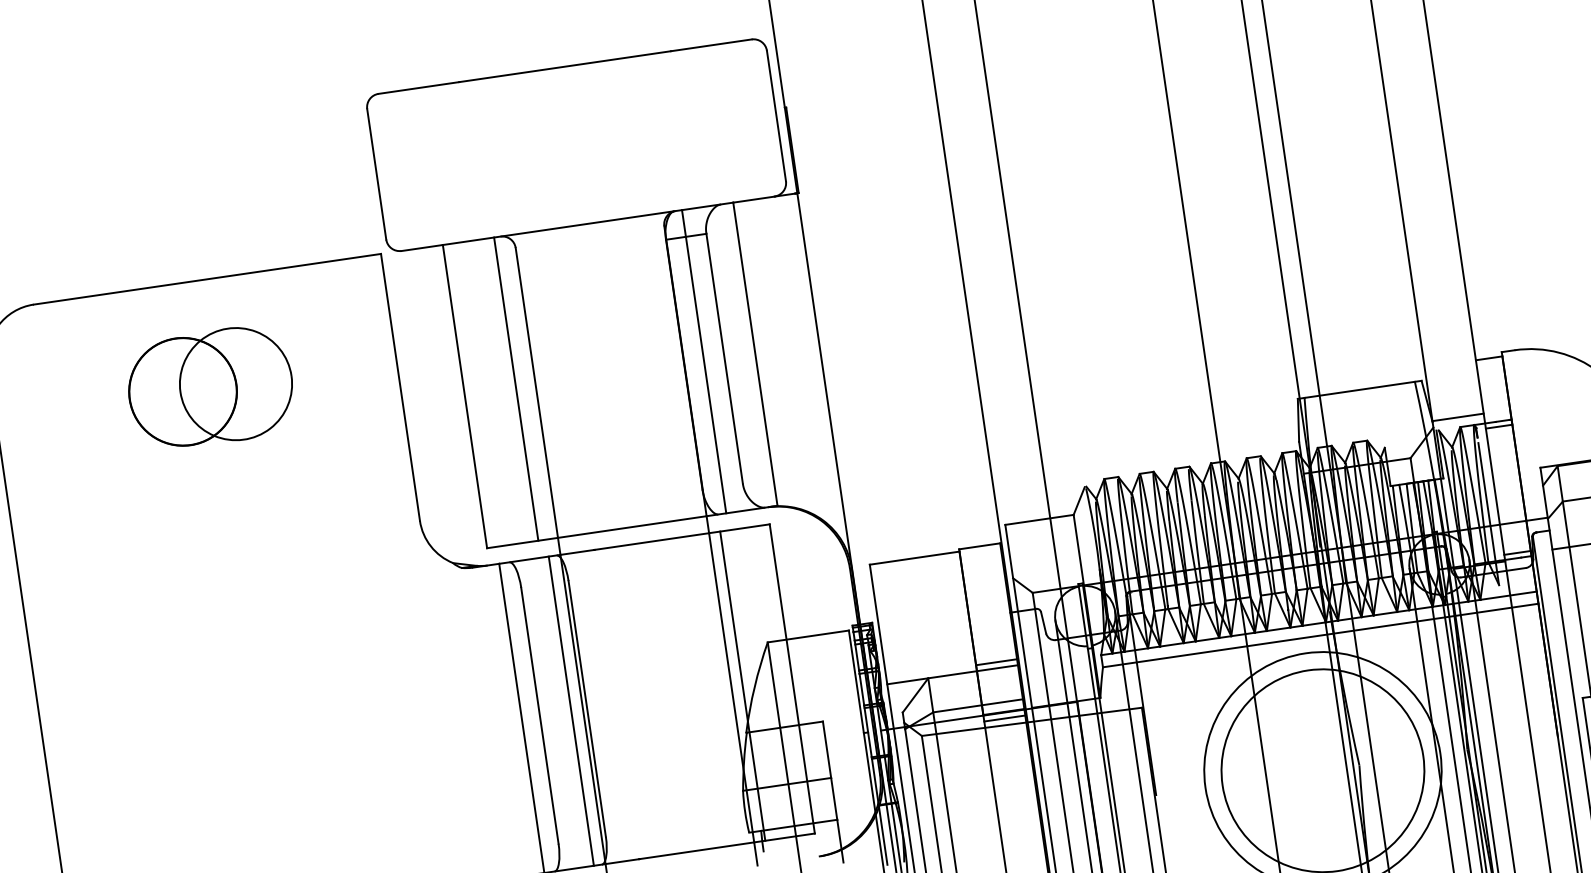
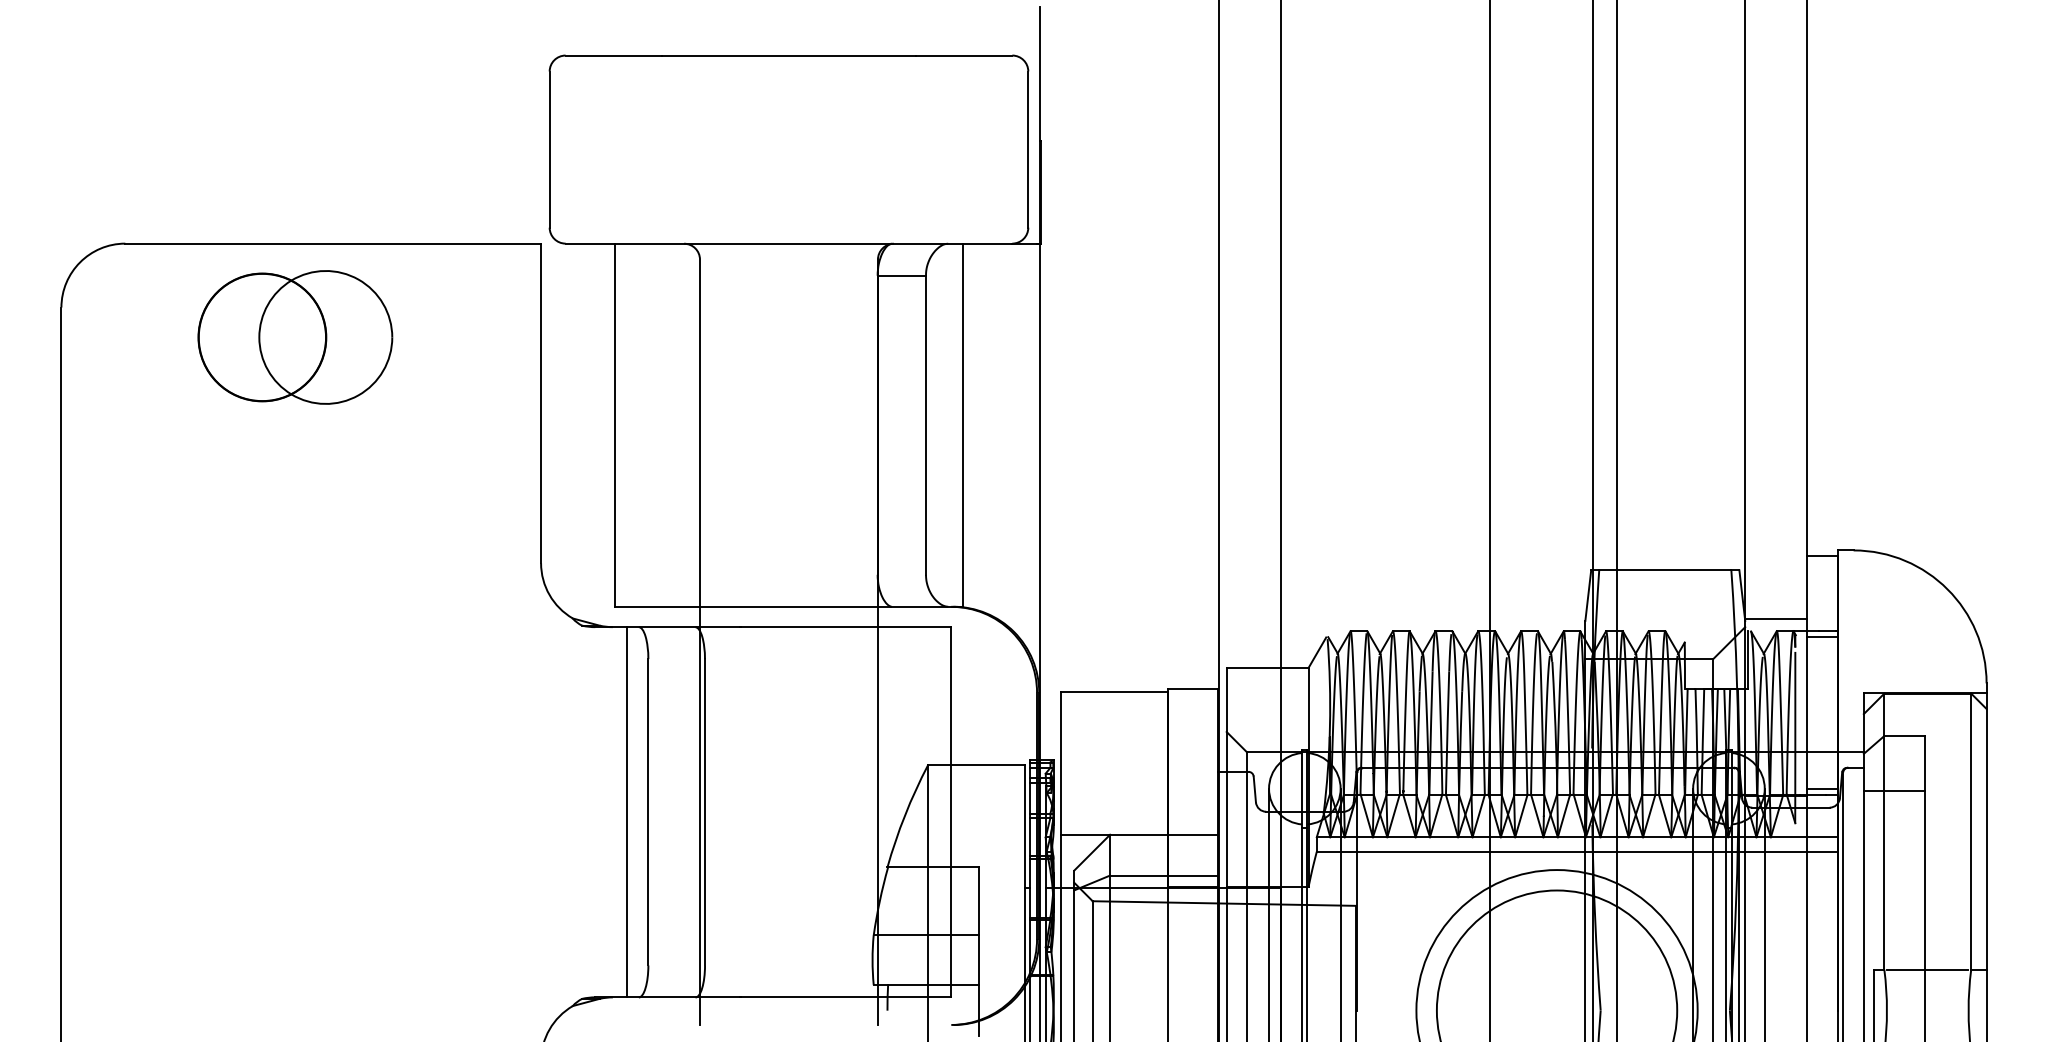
line: (704, 361) -> (901, 424), removed
part: (210, 387) -> (295, 337), moved
line: (516, 388) -> (676, 424), removed
line: (996, 662) -> (1192, 827), removed
line: (742, 686) -> (891, 812), removed
line: (571, 711) -> (686, 812), removed
line: (1004, 718) -> (1192, 895), removed

